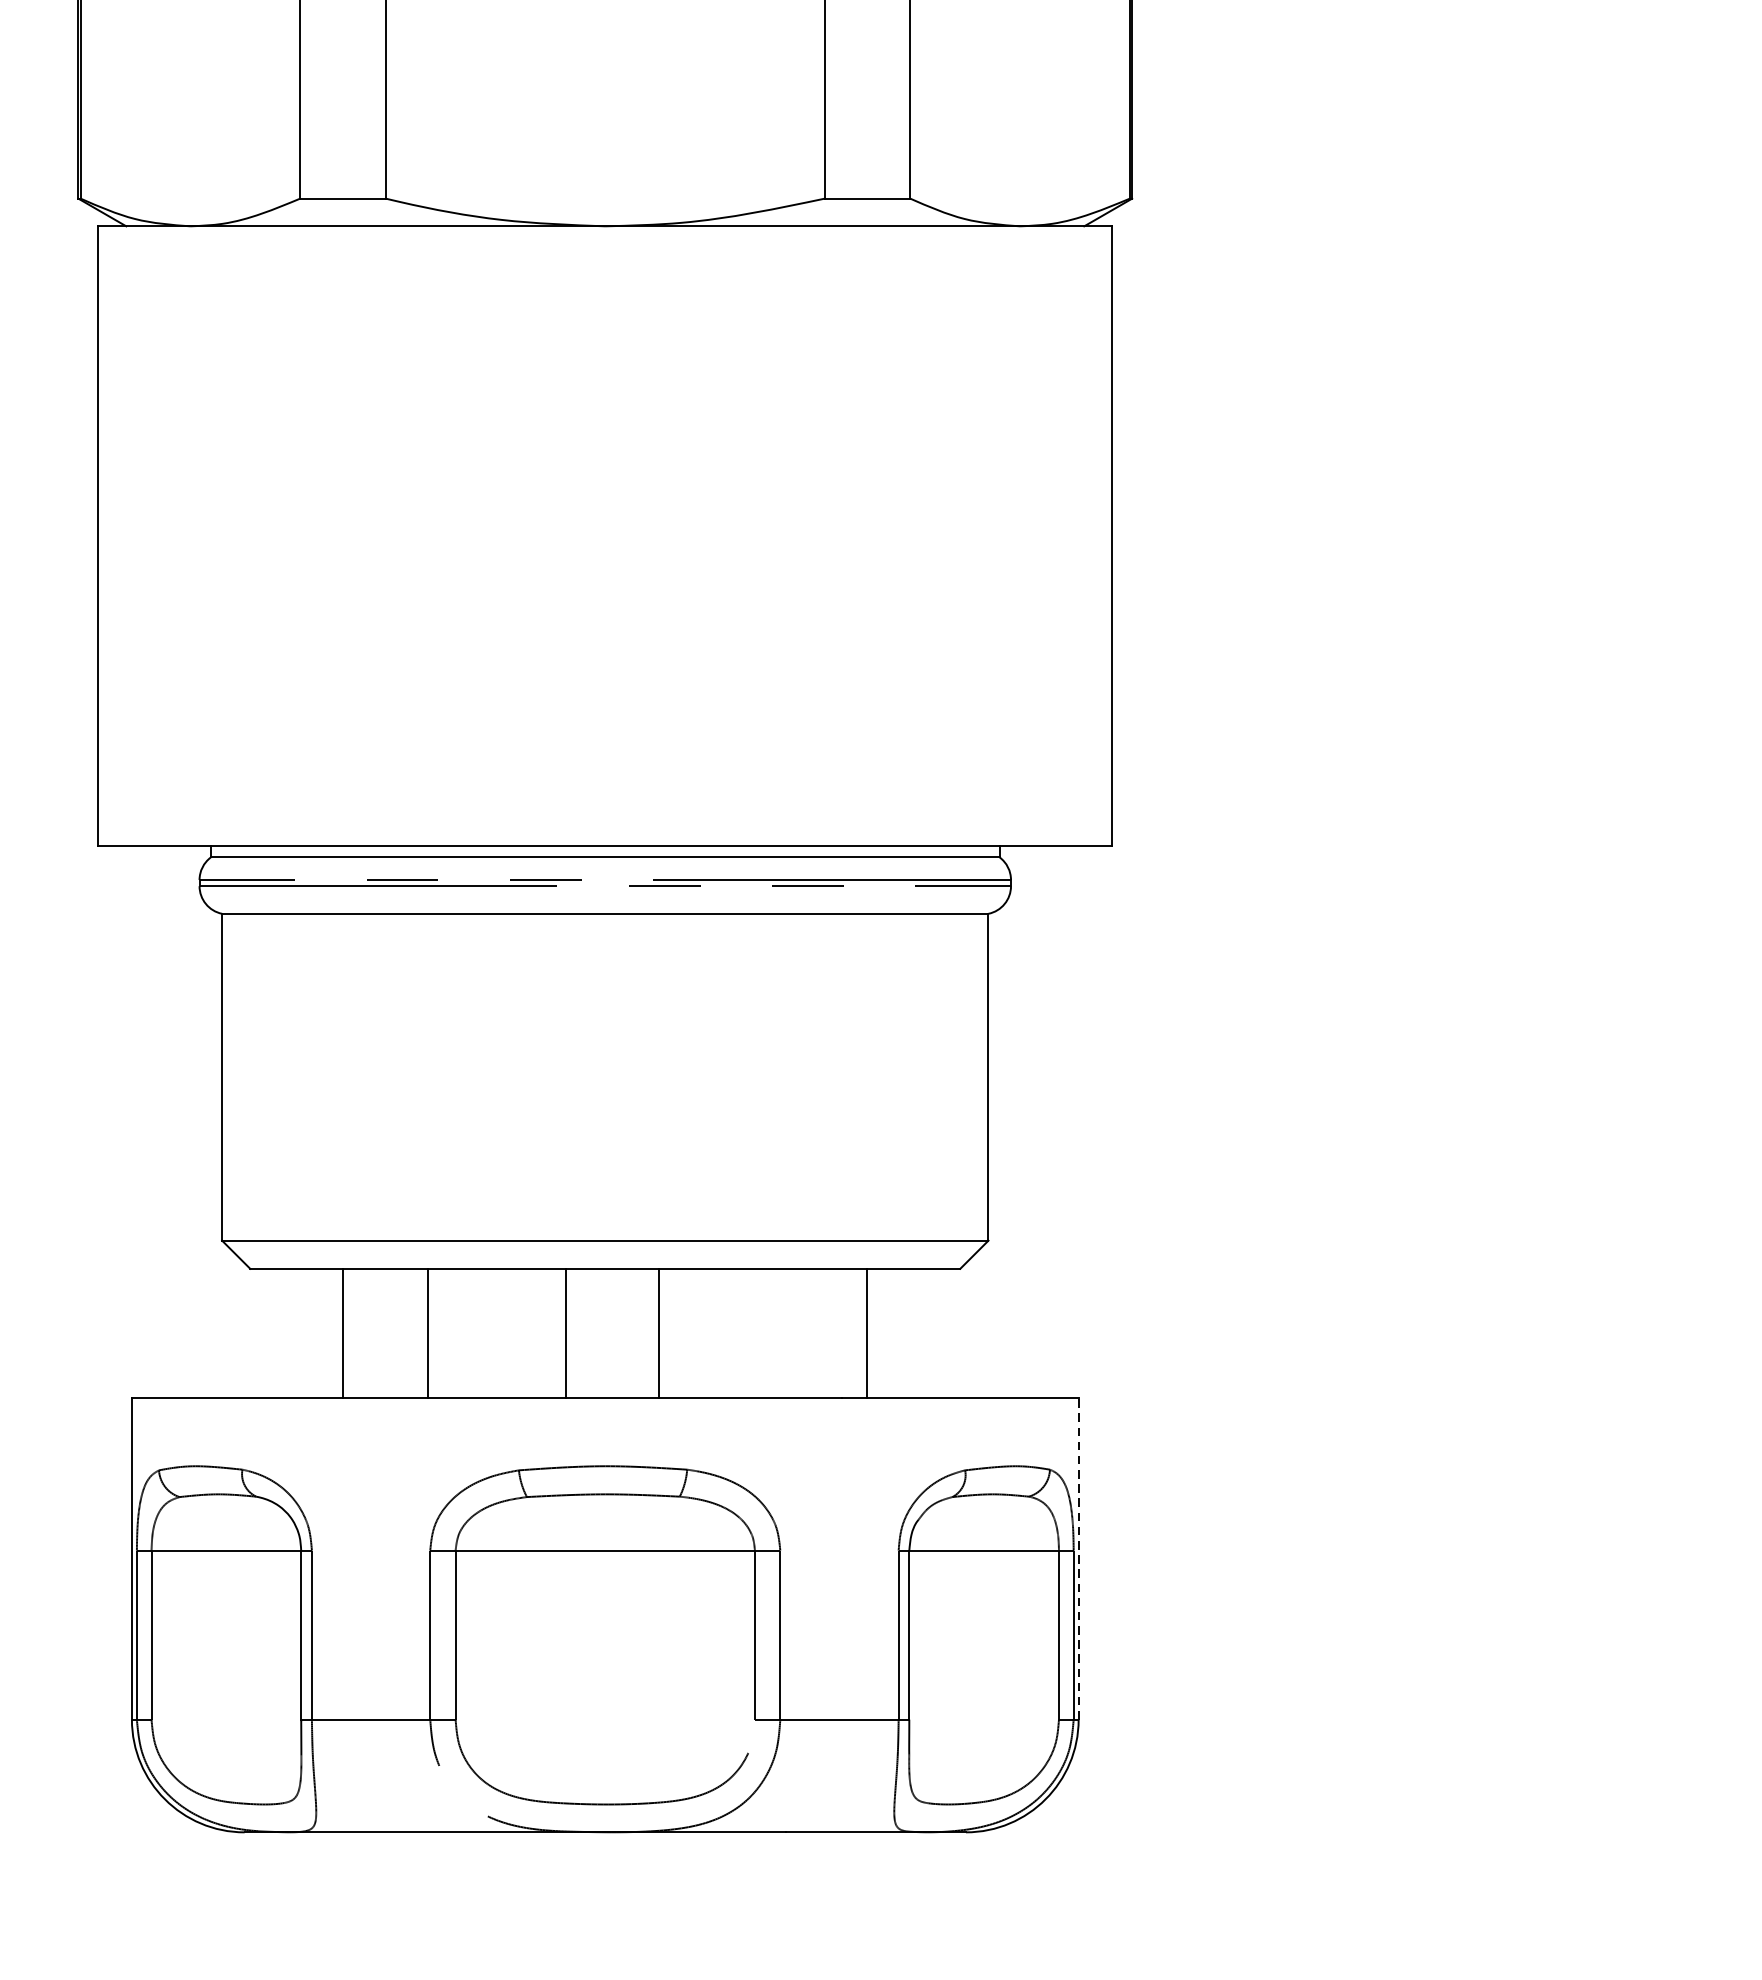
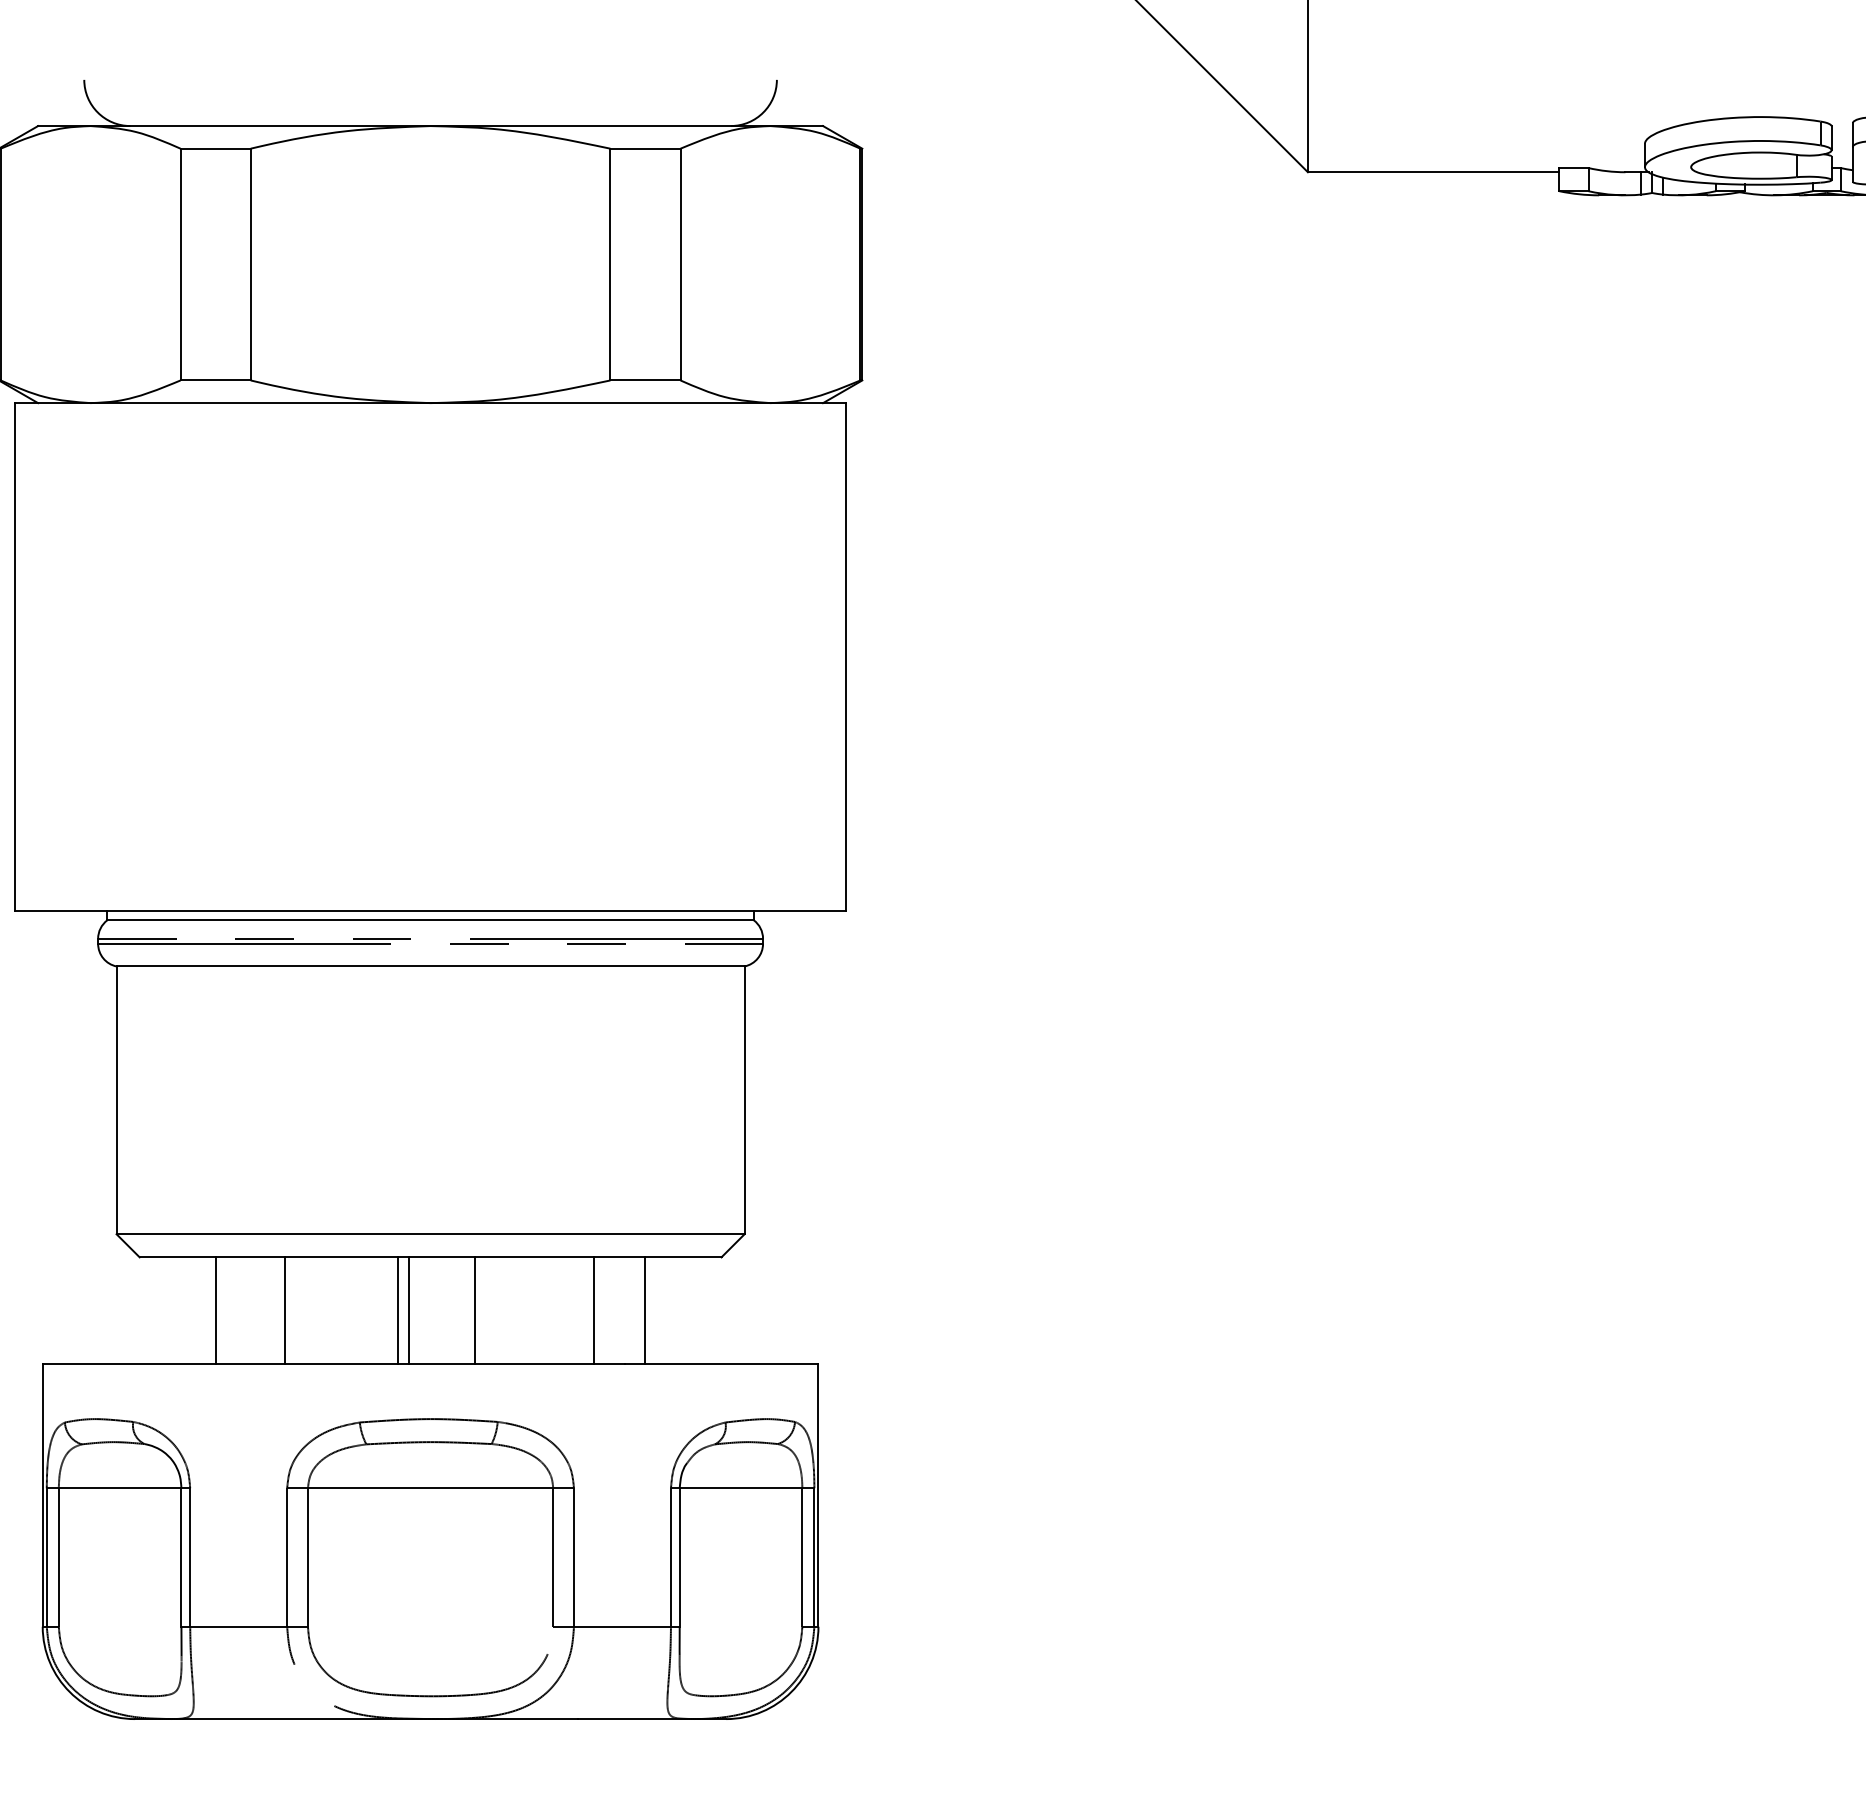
line: (579, 1333) -> (409, 1310), added
line: (805, 1333) -> (594, 1310), added
line: (1078, 1559) -> (818, 1495), dashed -> solid

